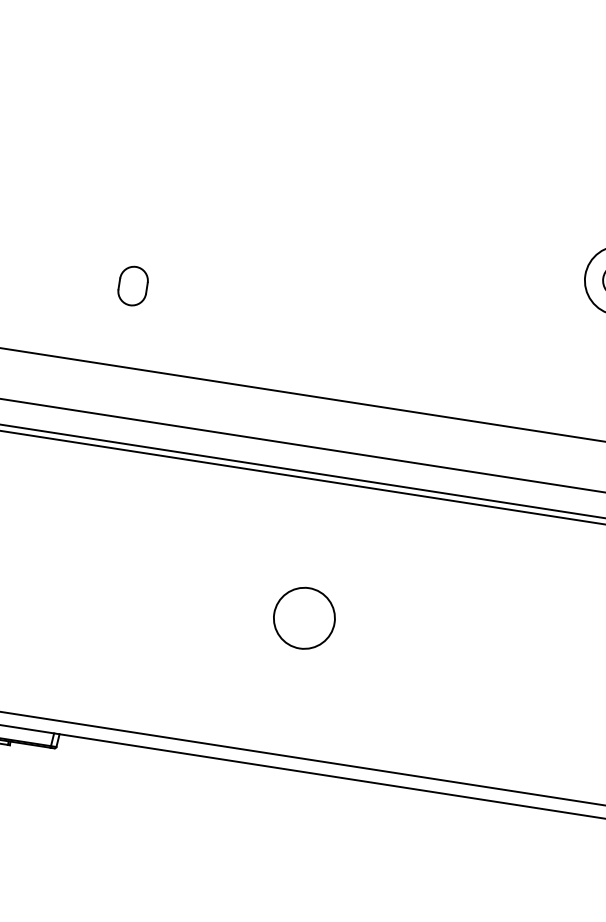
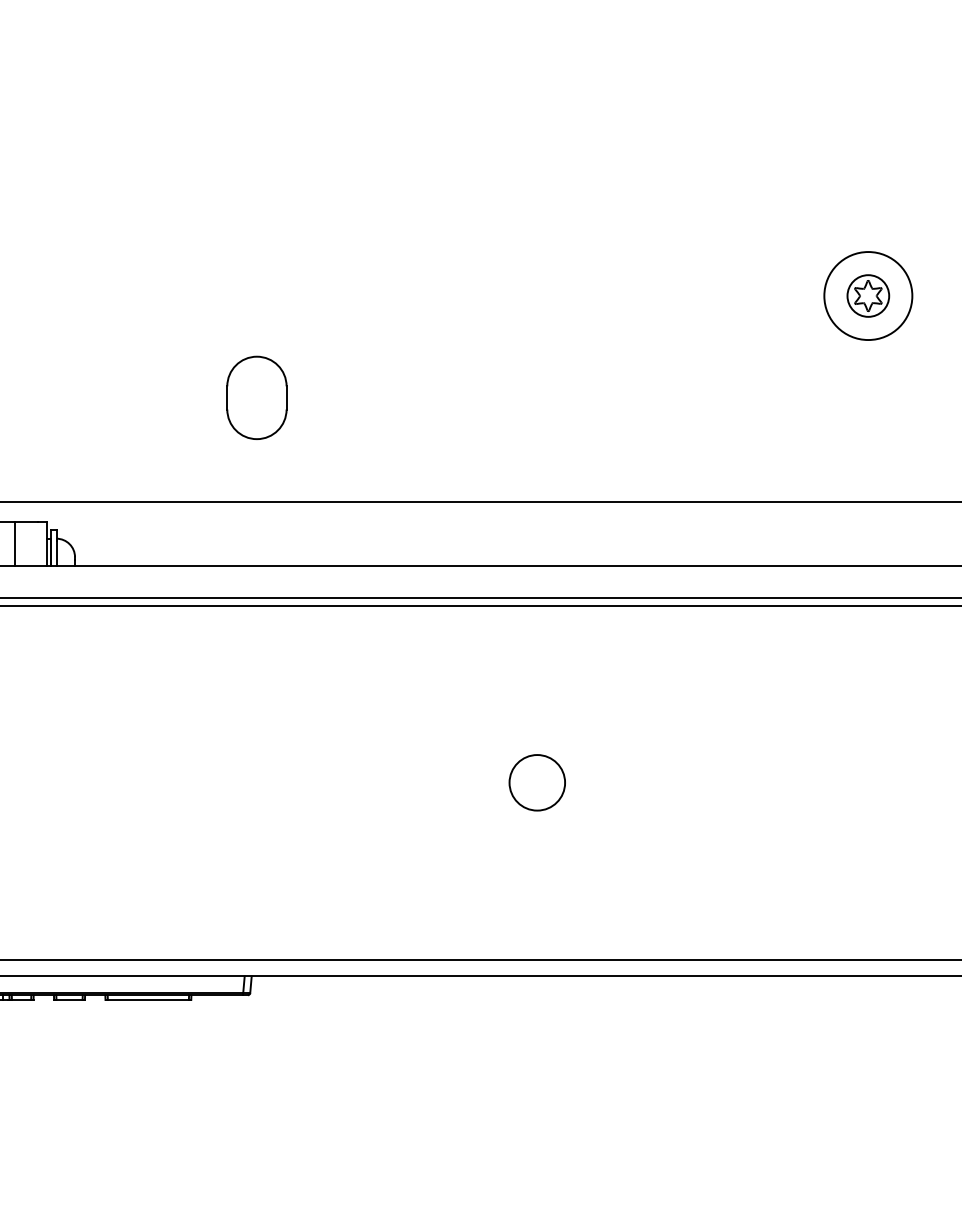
part: (132, 285) -> (256, 397), size x1.67
circle: (303, 618) -> (536, 782), size x0.71

